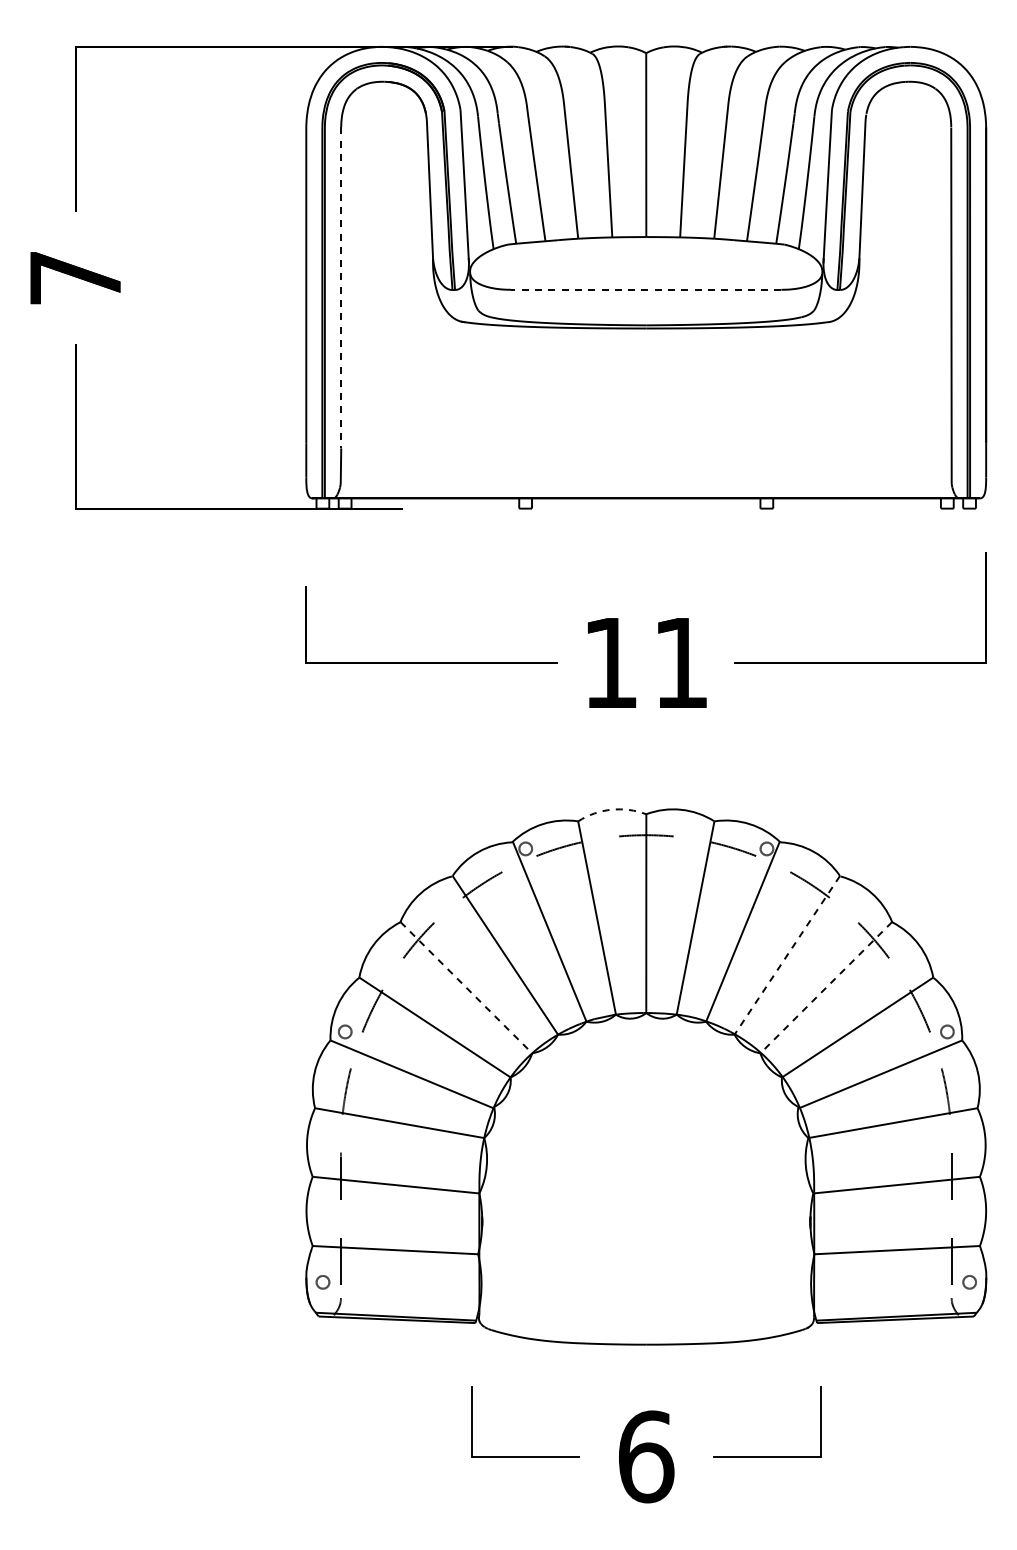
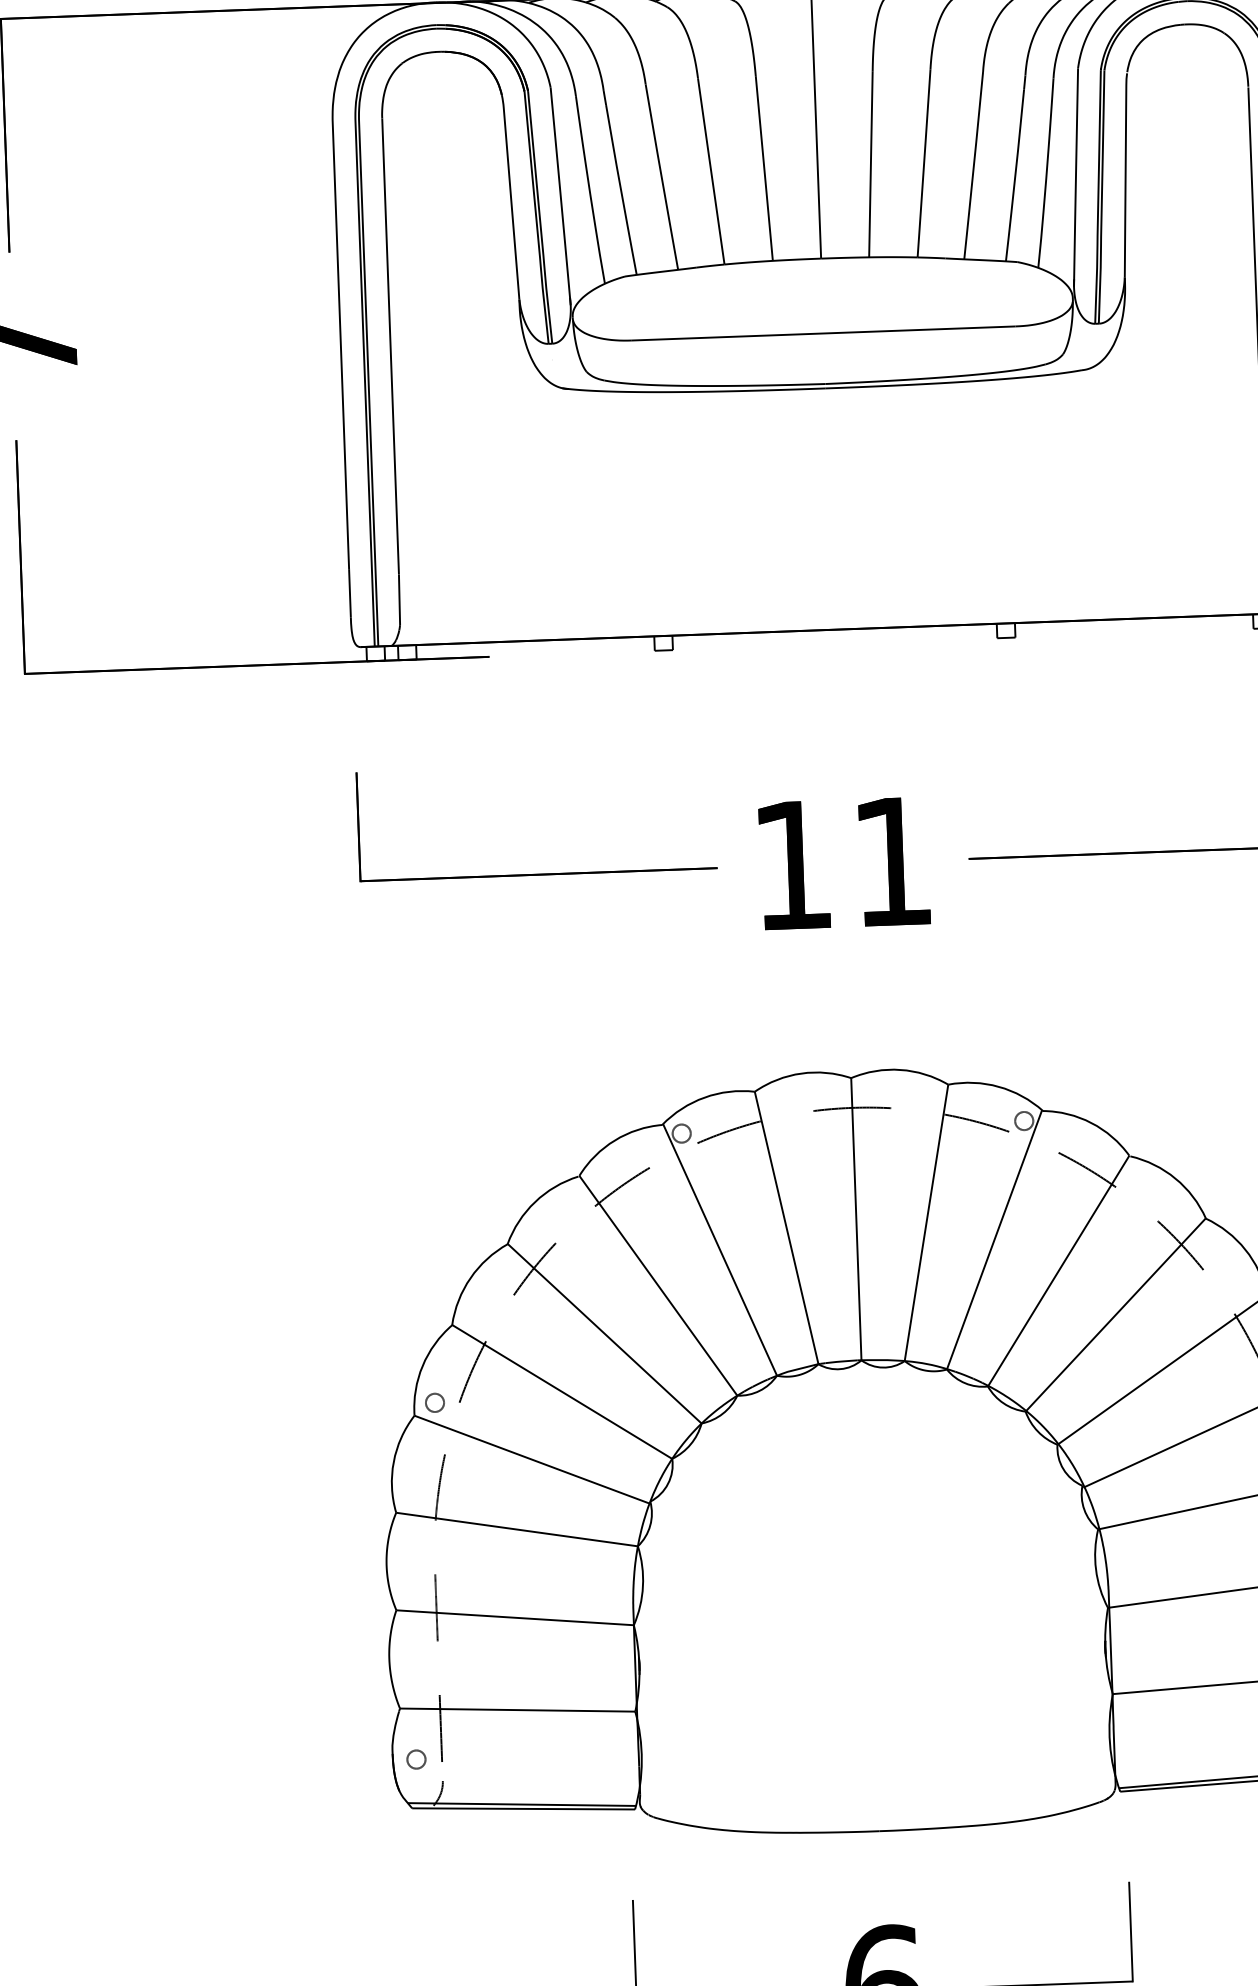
line: (341, 287) -> (390, 346), dashed -> solid
line: (645, 289) -> (822, 333), dashed -> solid
arc: (611, 809) -> (801, 1073), dashed -> solid
line: (787, 955) -> (1058, 1271), dashed -> solid
line: (466, 987) -> (604, 1333), dashed -> solid
line: (826, 987) -> (1116, 1314), dashed -> solid

